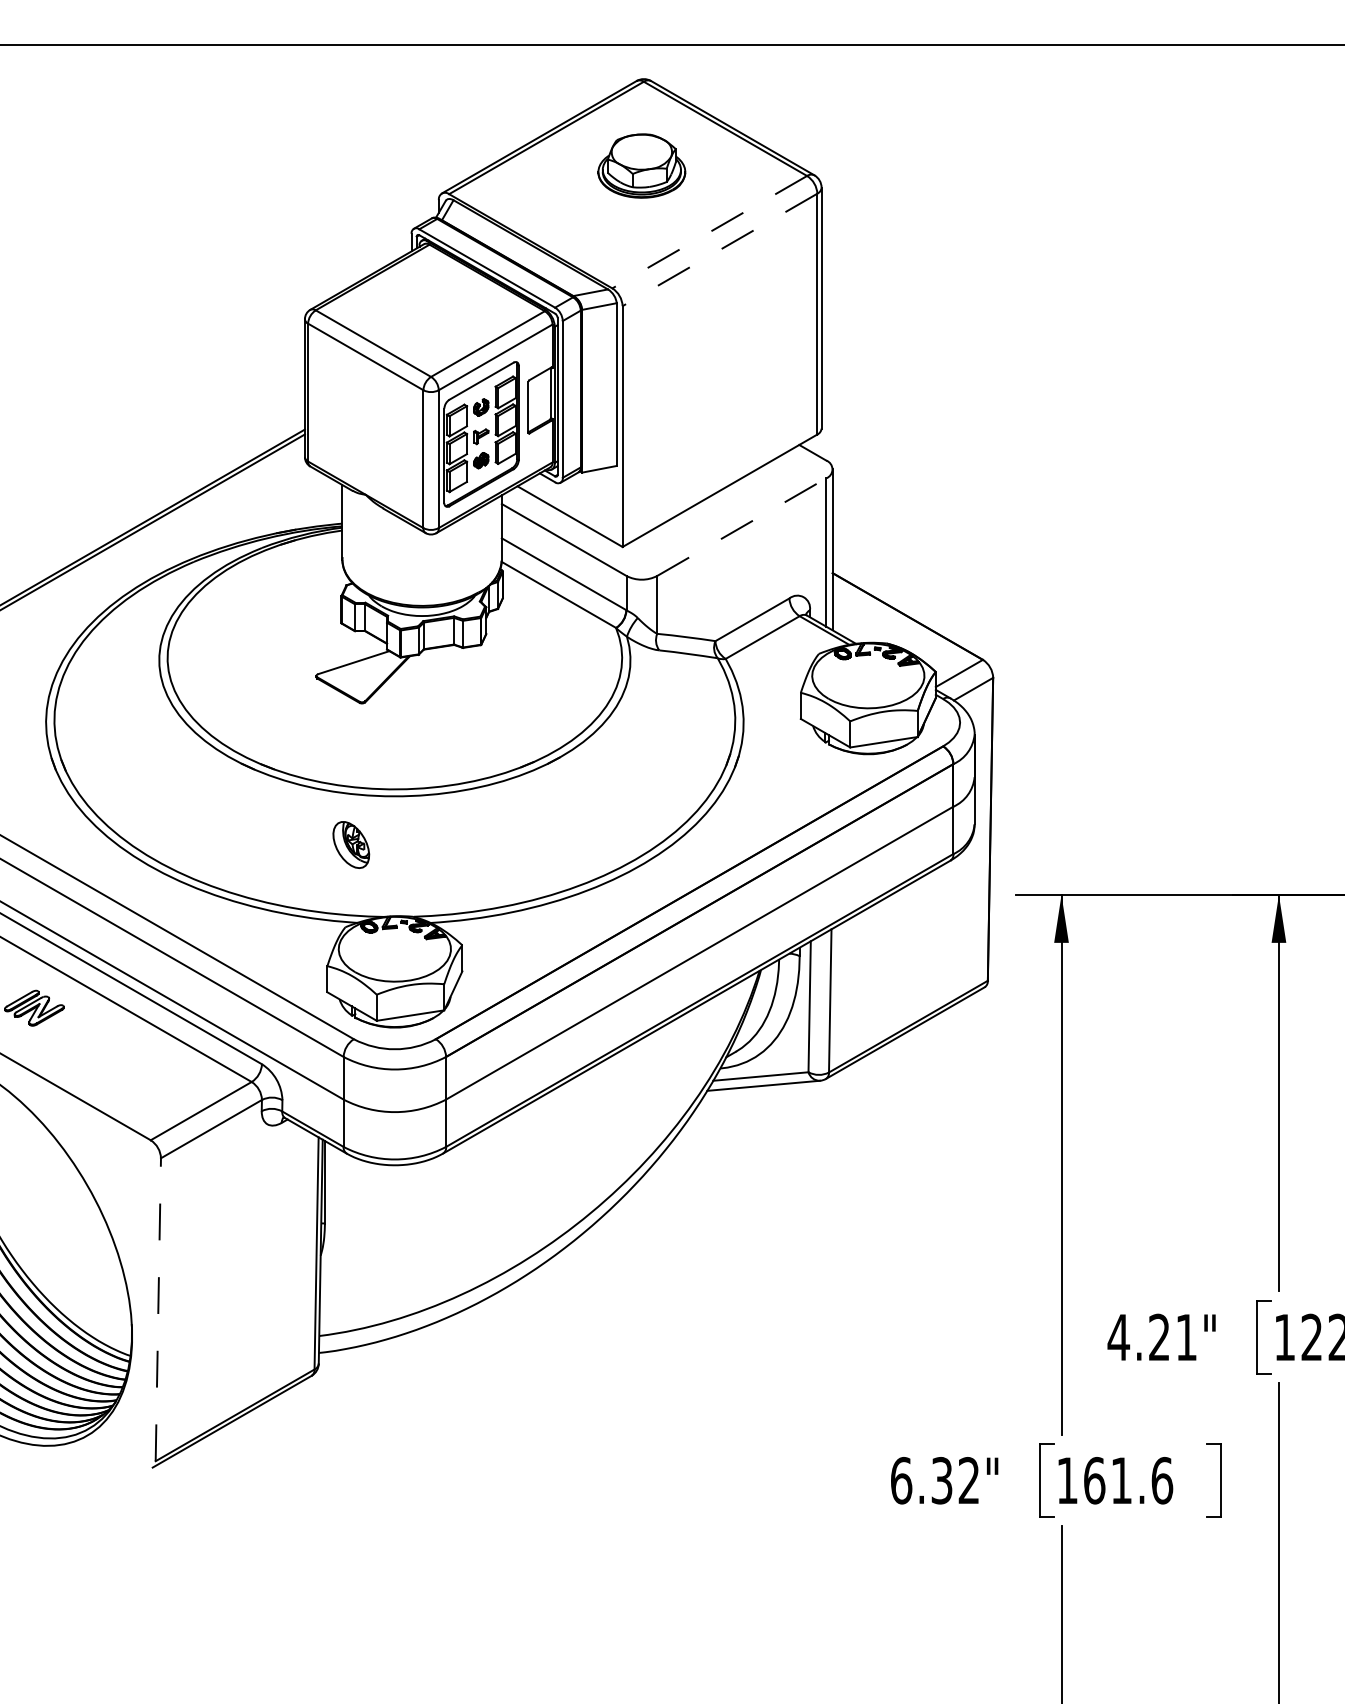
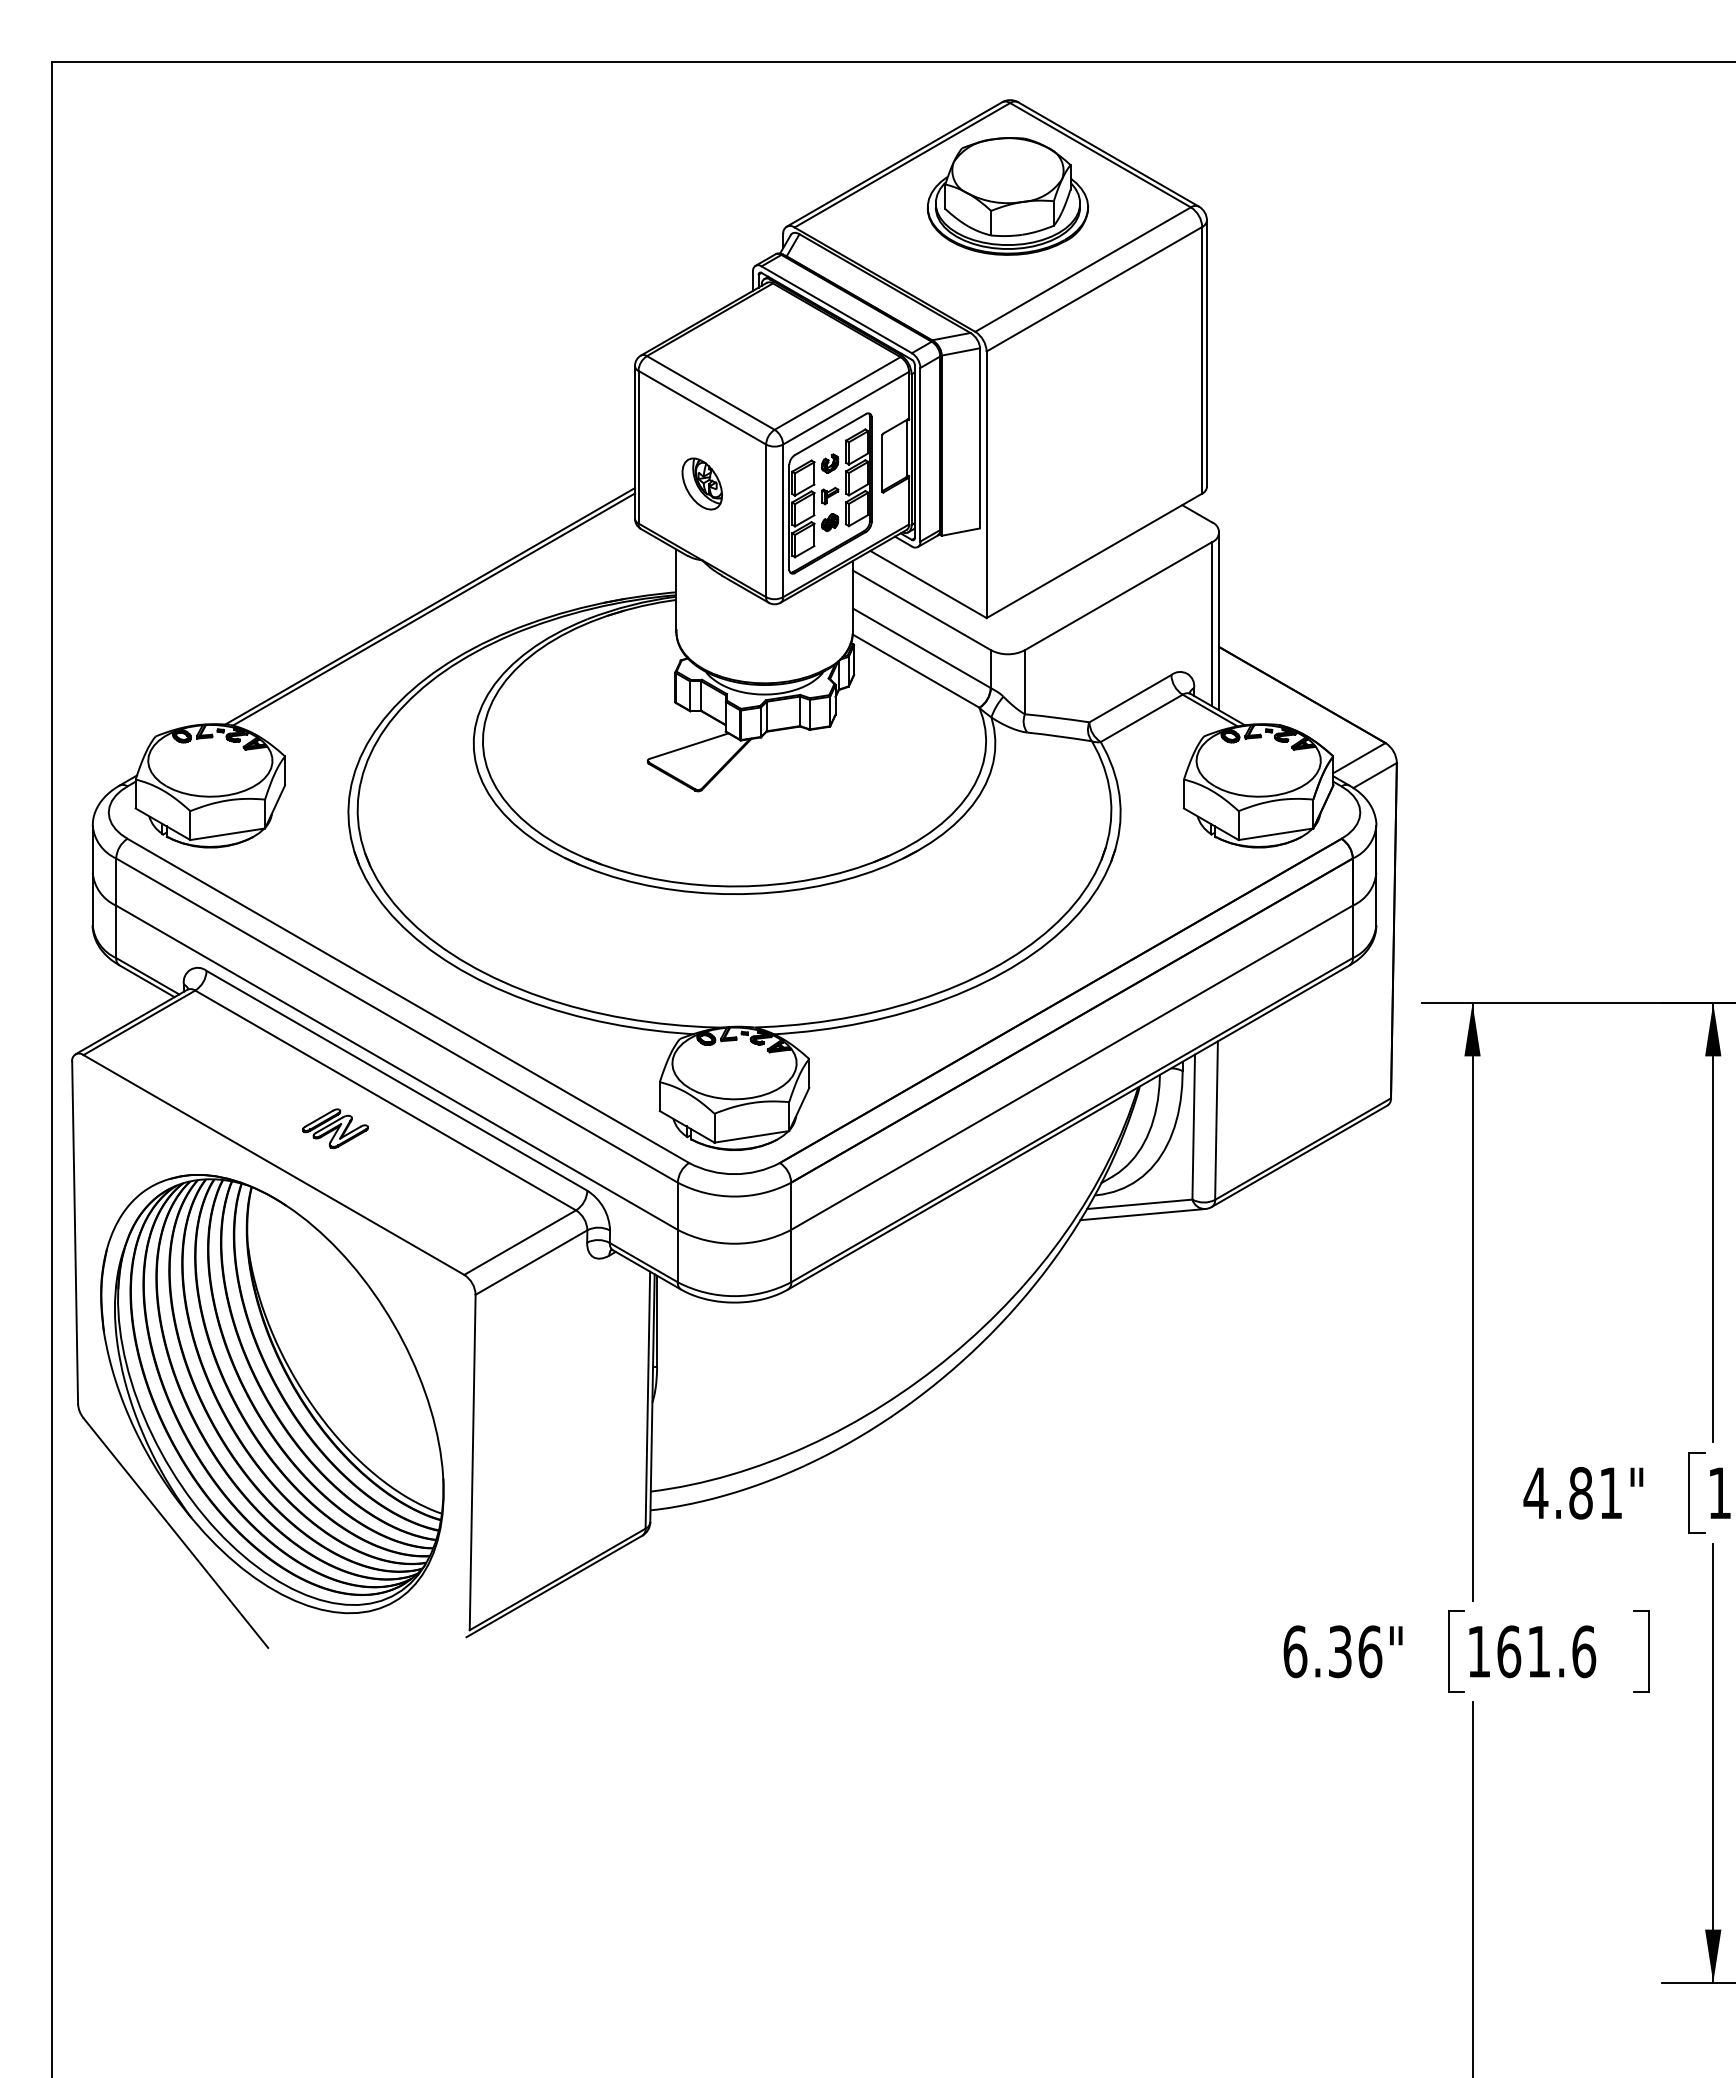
part: (641, 166) -> (1007, 196), size x1.67
line: (709, 232) -> (1082, 269), dashed -> solid
line: (720, 250) -> (1094, 289), dashed -> solid
line: (742, 526) -> (1119, 595), dashed -> solid
part: (350, 844) -> (701, 483), moved
line: (158, 1309) -> (472, 1462), dashed -> solid
text: (1159, 1336) -> (1580, 1492), 4.21" -> 4.81"
text: (969, 1480) -> (1370, 1651), 6.32" -> 6.36"

